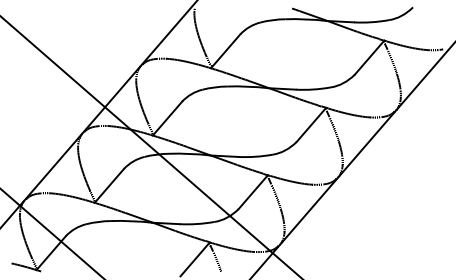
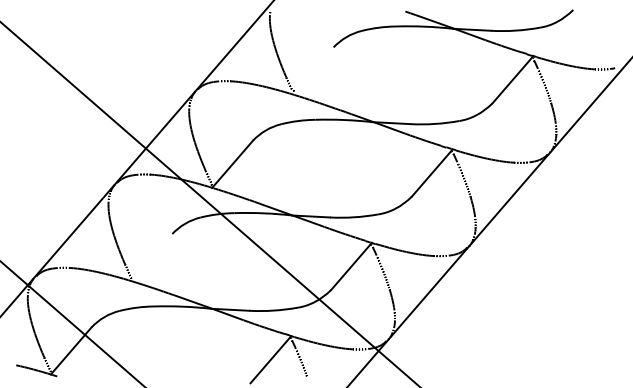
line: (225, 50) -> (312, 70), removed
line: (109, 185) -> (151, 257), removed

